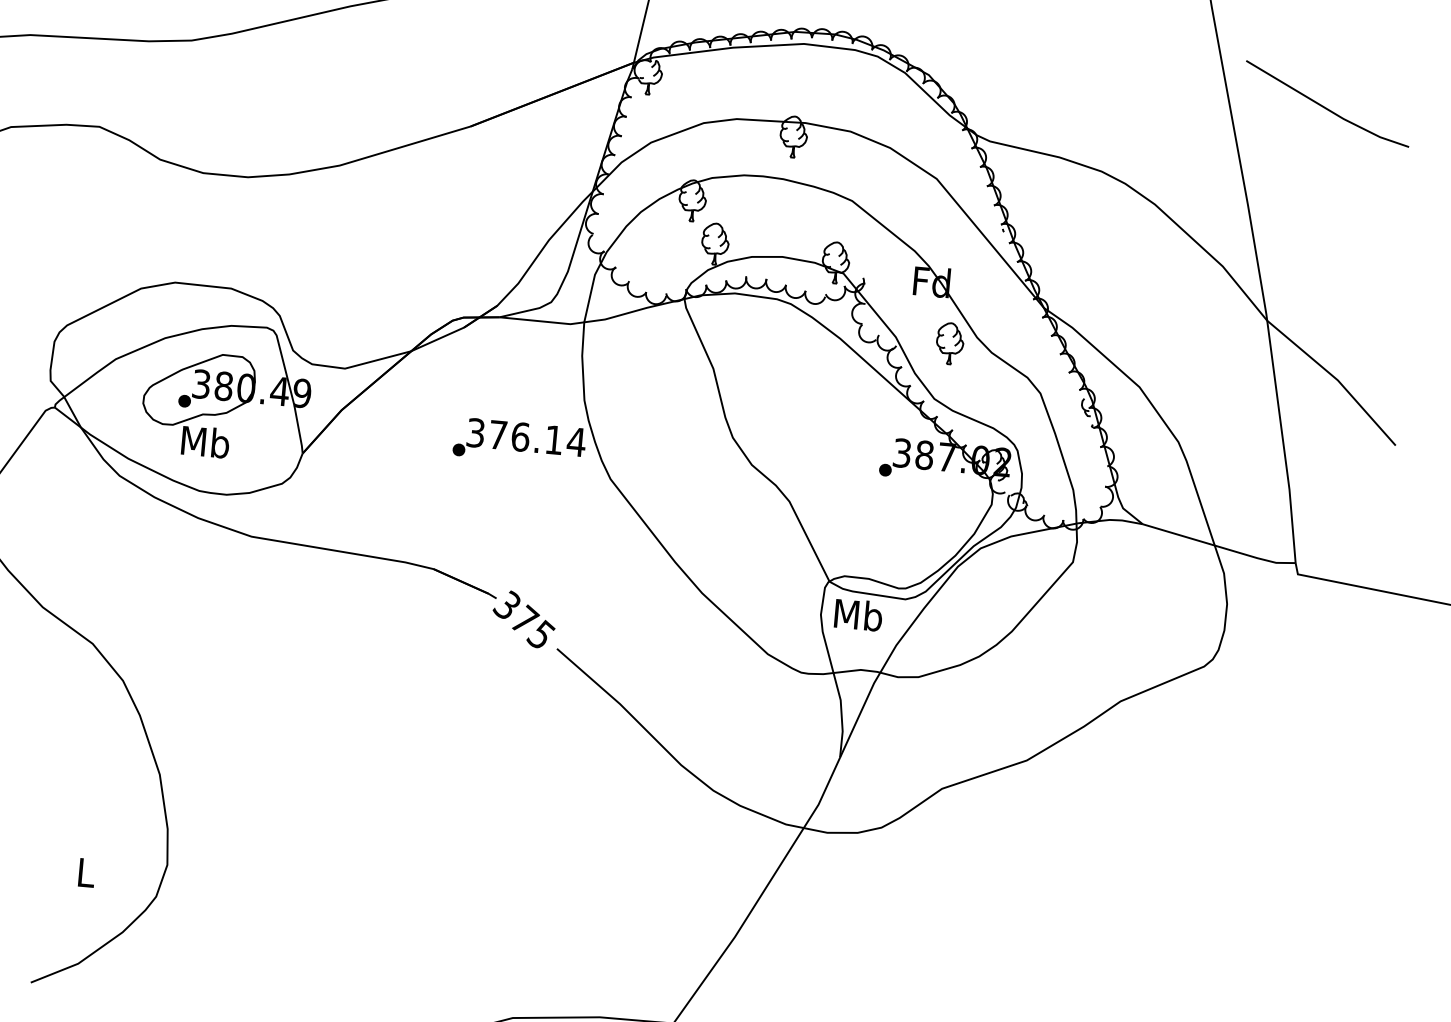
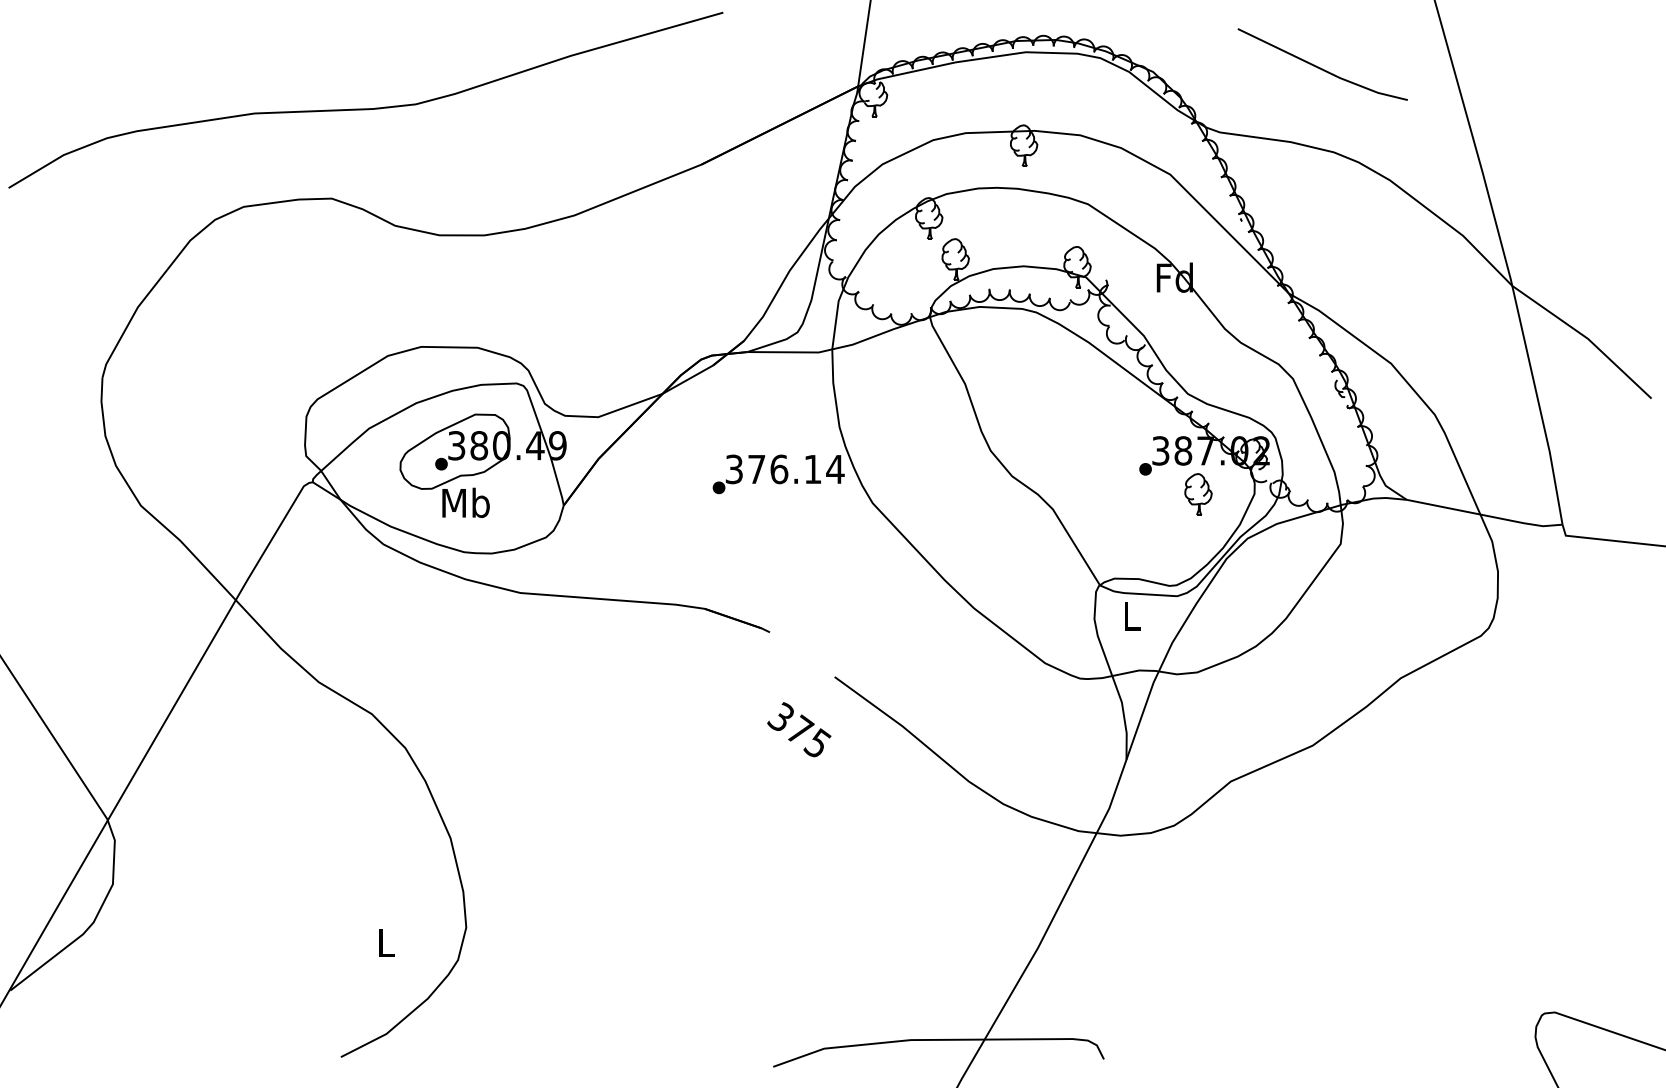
line: (1325, 106) -> (1320, 67), moved
part: (950, 343) -> (1198, 494), moved
text: (858, 614) -> (1131, 615), Mb -> L
text: (524, 619) -> (799, 729), moved

